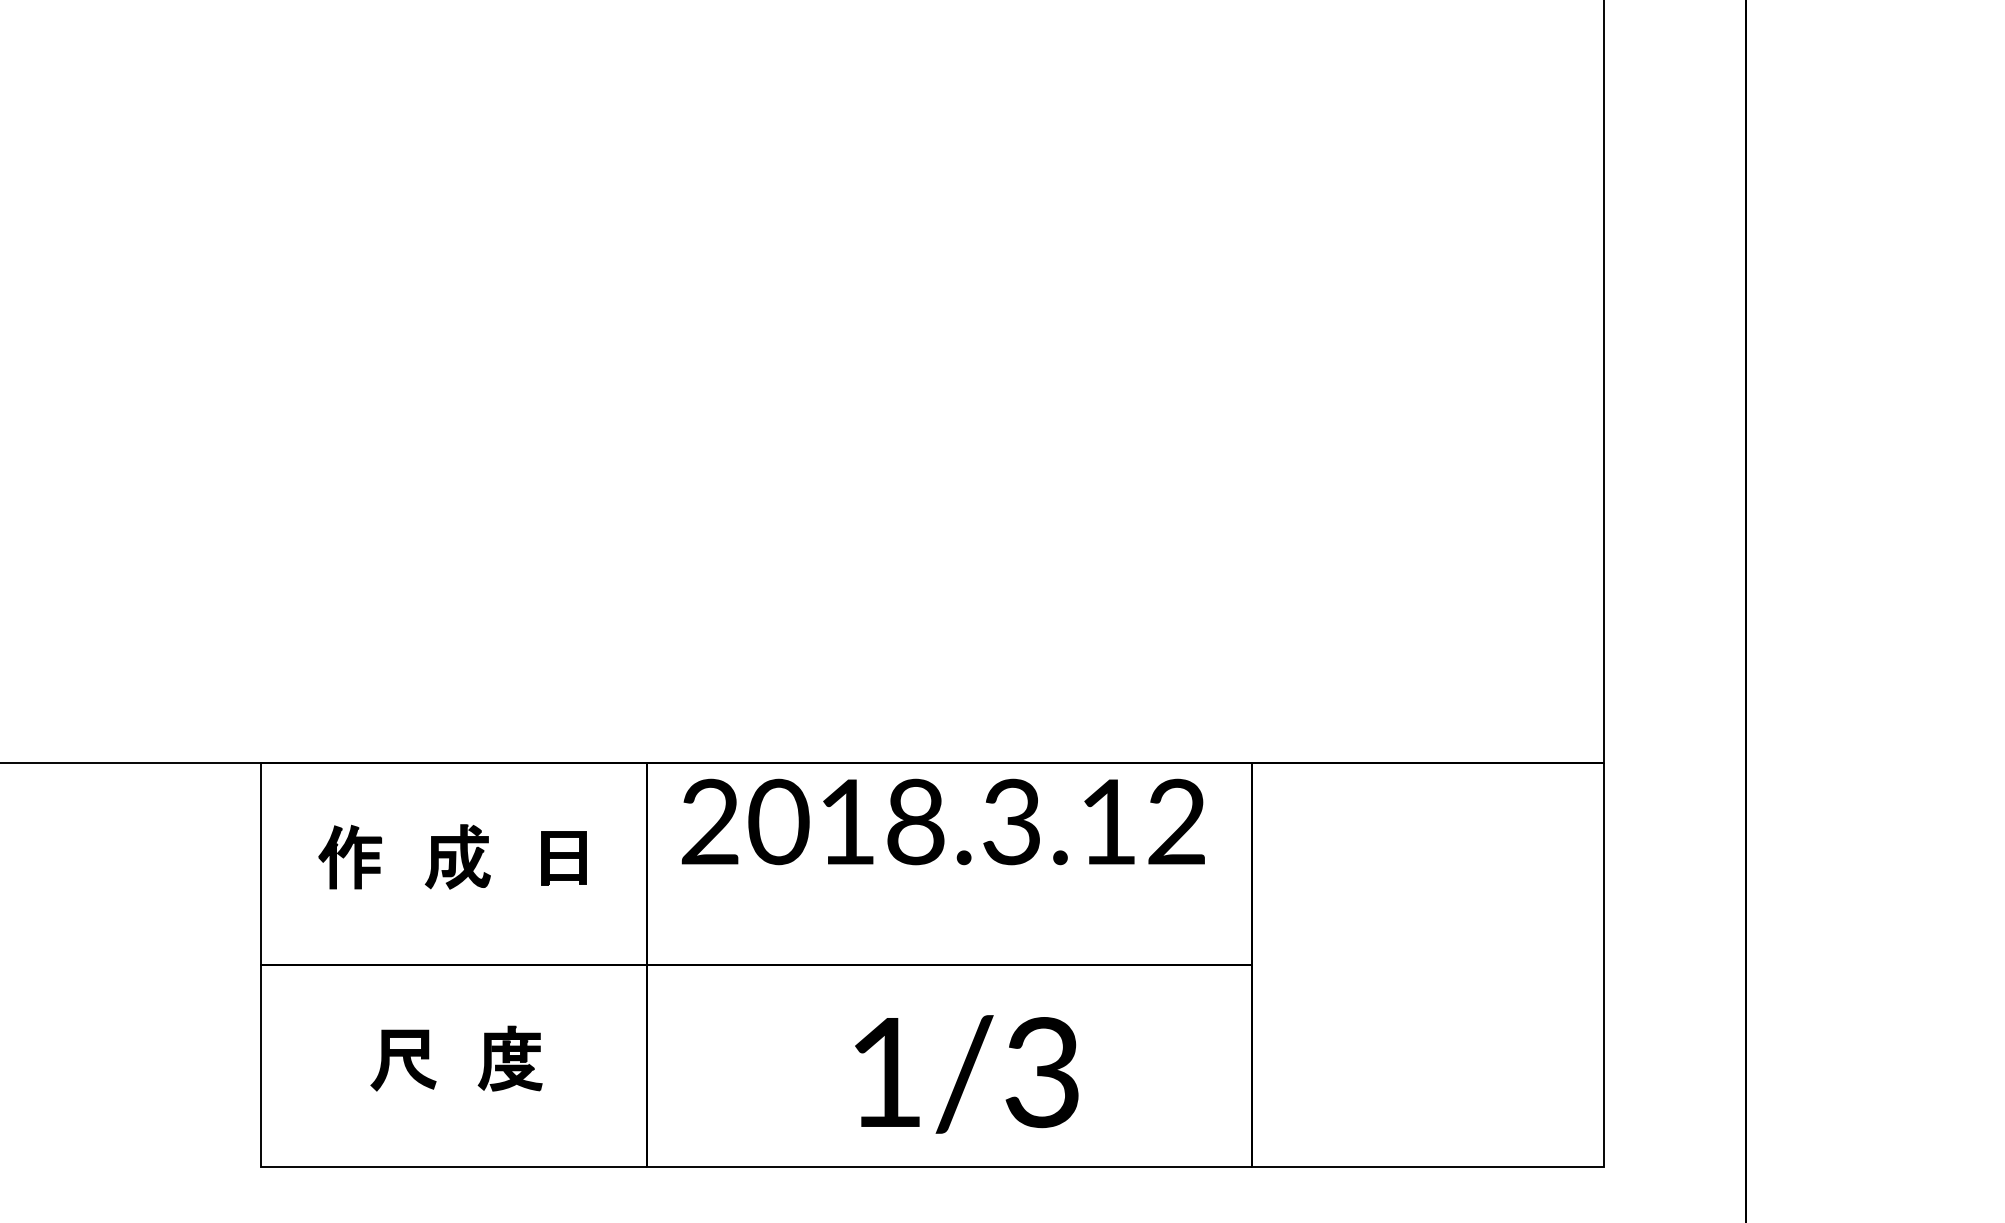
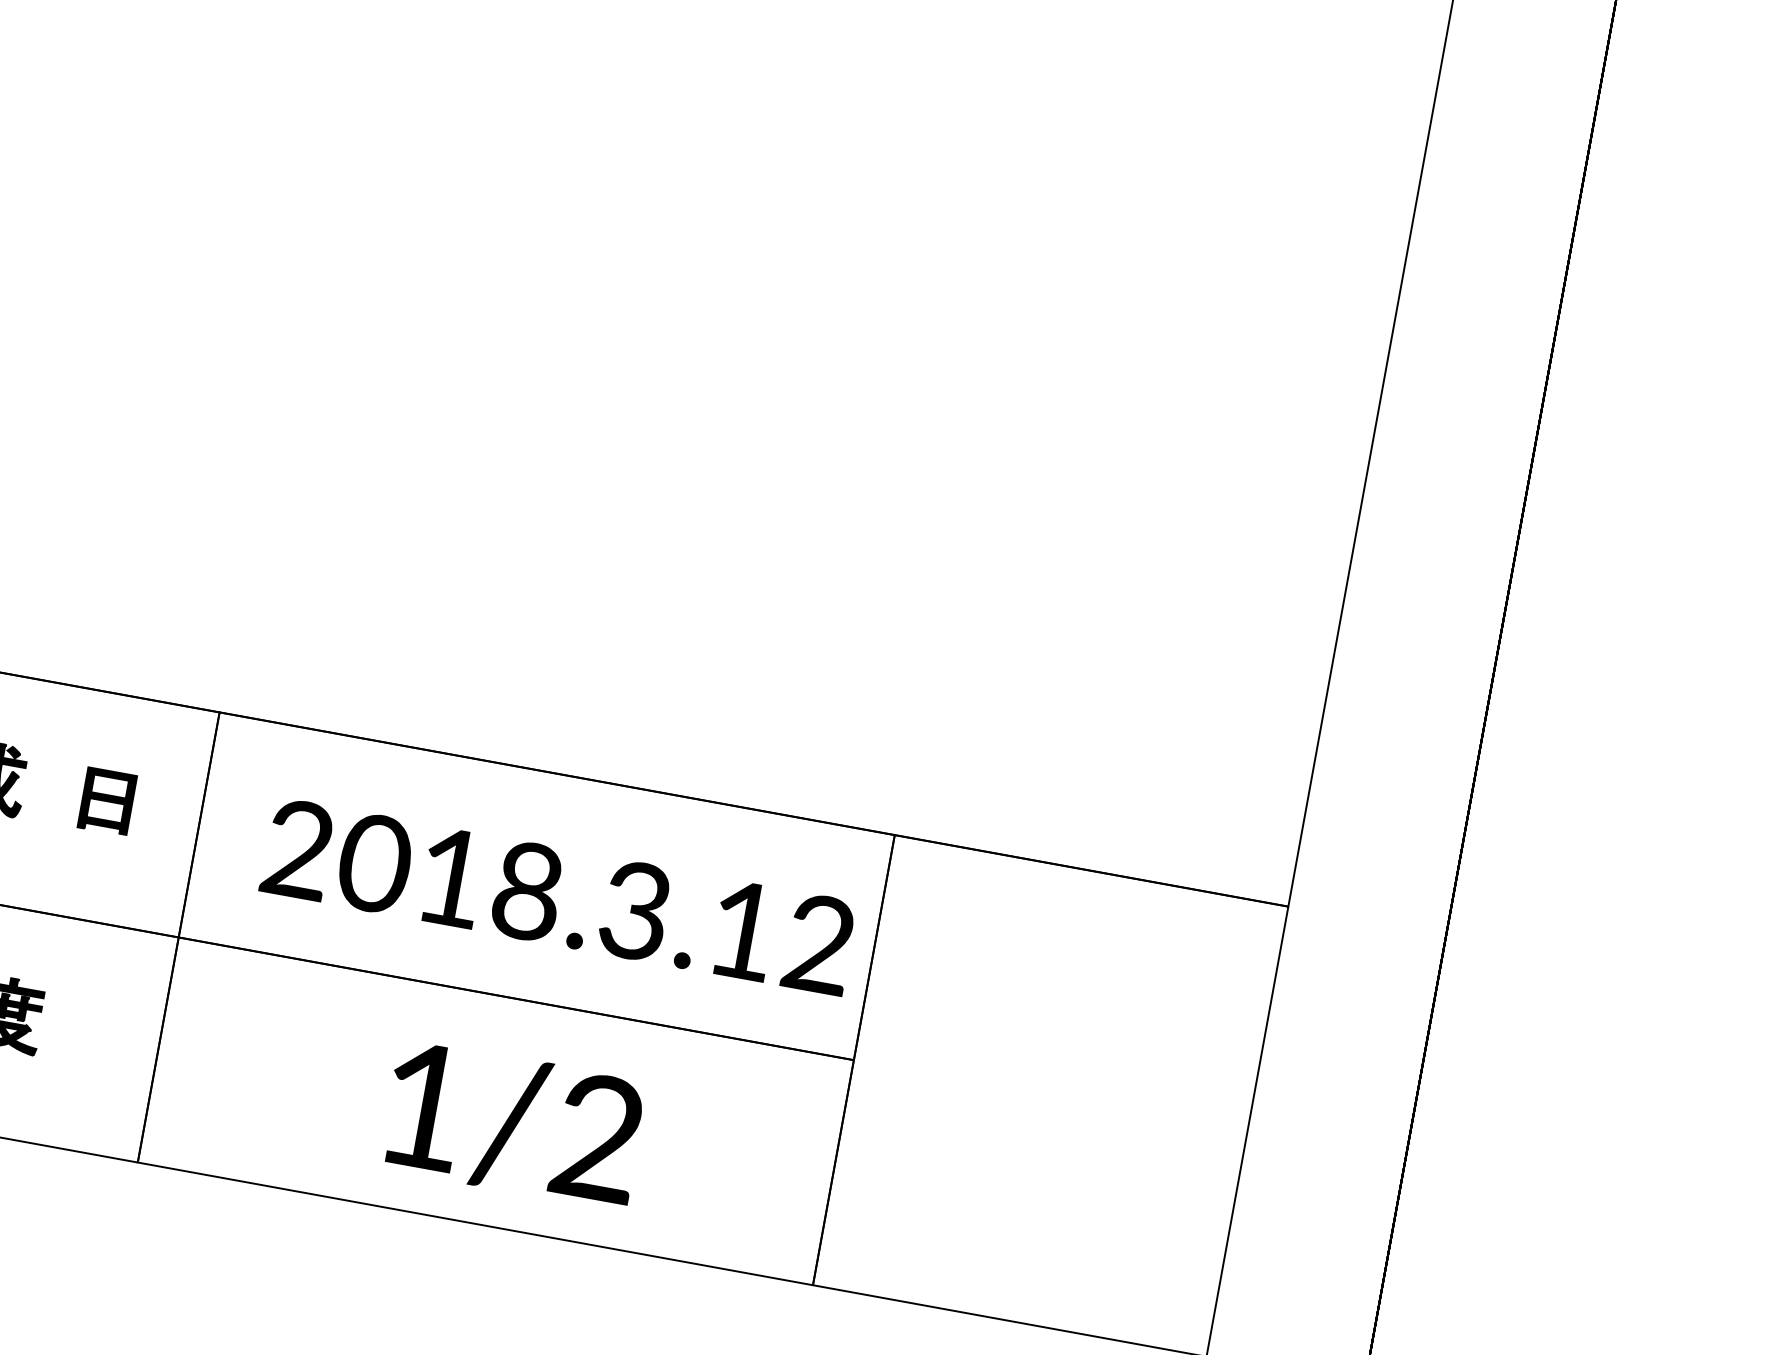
text: (942, 821) -> (557, 896), moved
text: (1041, 1072) -> (597, 1137), 1/3 -> 1/2

